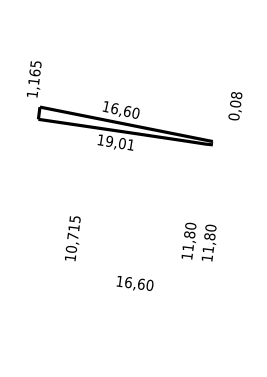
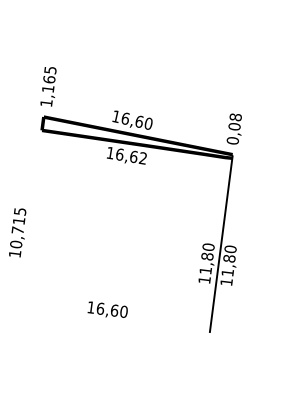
text: (34, 79) -> (48, 86), moved
text: (234, 105) -> (233, 128), moved
text: (120, 143) -> (131, 156), 19,01 -> 16,62
line: (201, 223) -> (220, 244), added
text: (72, 238) -> (17, 232), moved
text: (134, 283) -> (107, 309), moved

